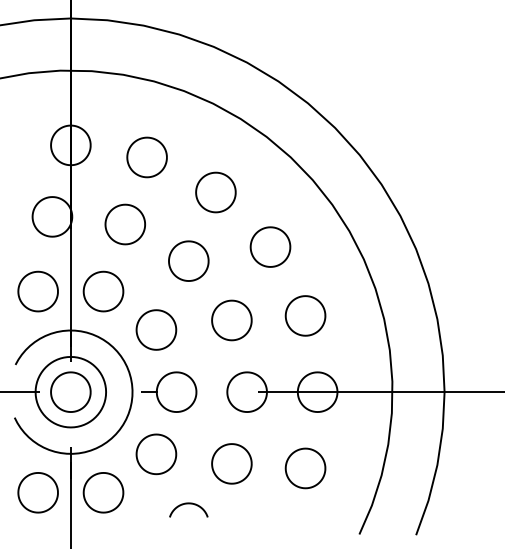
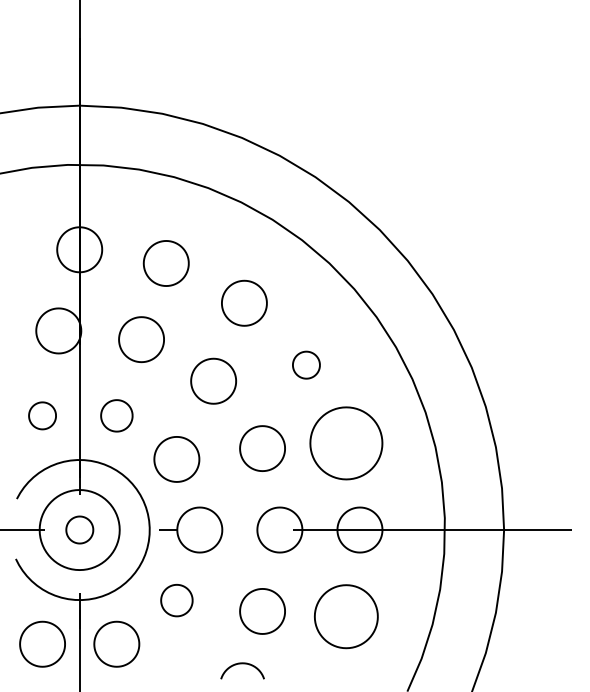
part: (270, 246) -> (306, 364), size x0.6
part: (38, 291) -> (42, 415), size x0.6
part: (103, 291) -> (116, 415), size x0.7
part: (304, 315) -> (345, 443), size x1.6
part: (70, 391) -> (79, 529), size x0.6
part: (156, 454) -> (176, 600), size x0.7
part: (304, 468) -> (345, 616), size x1.4
curve: (188, 504) -> (242, 664), moved

